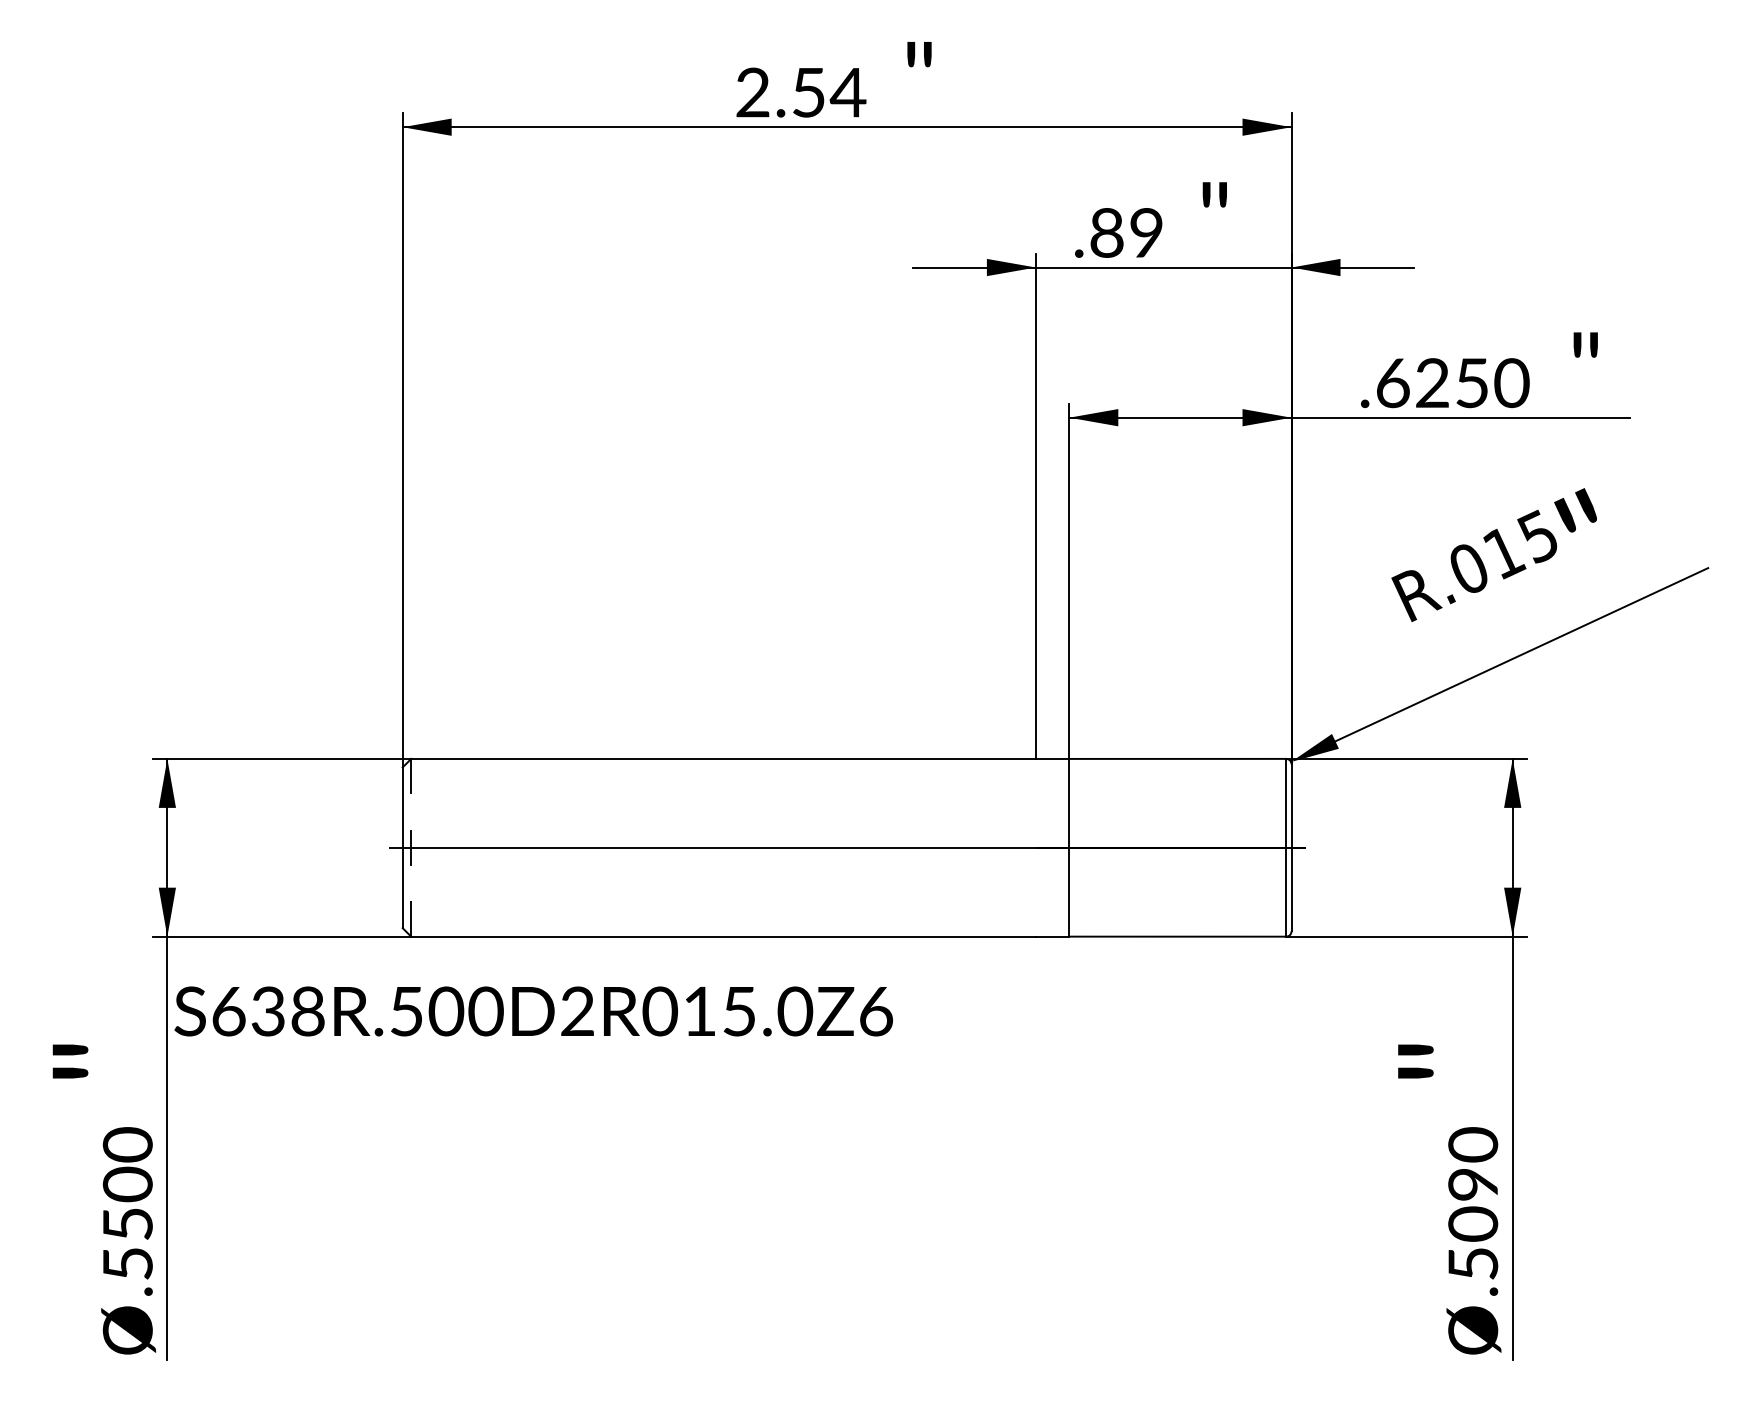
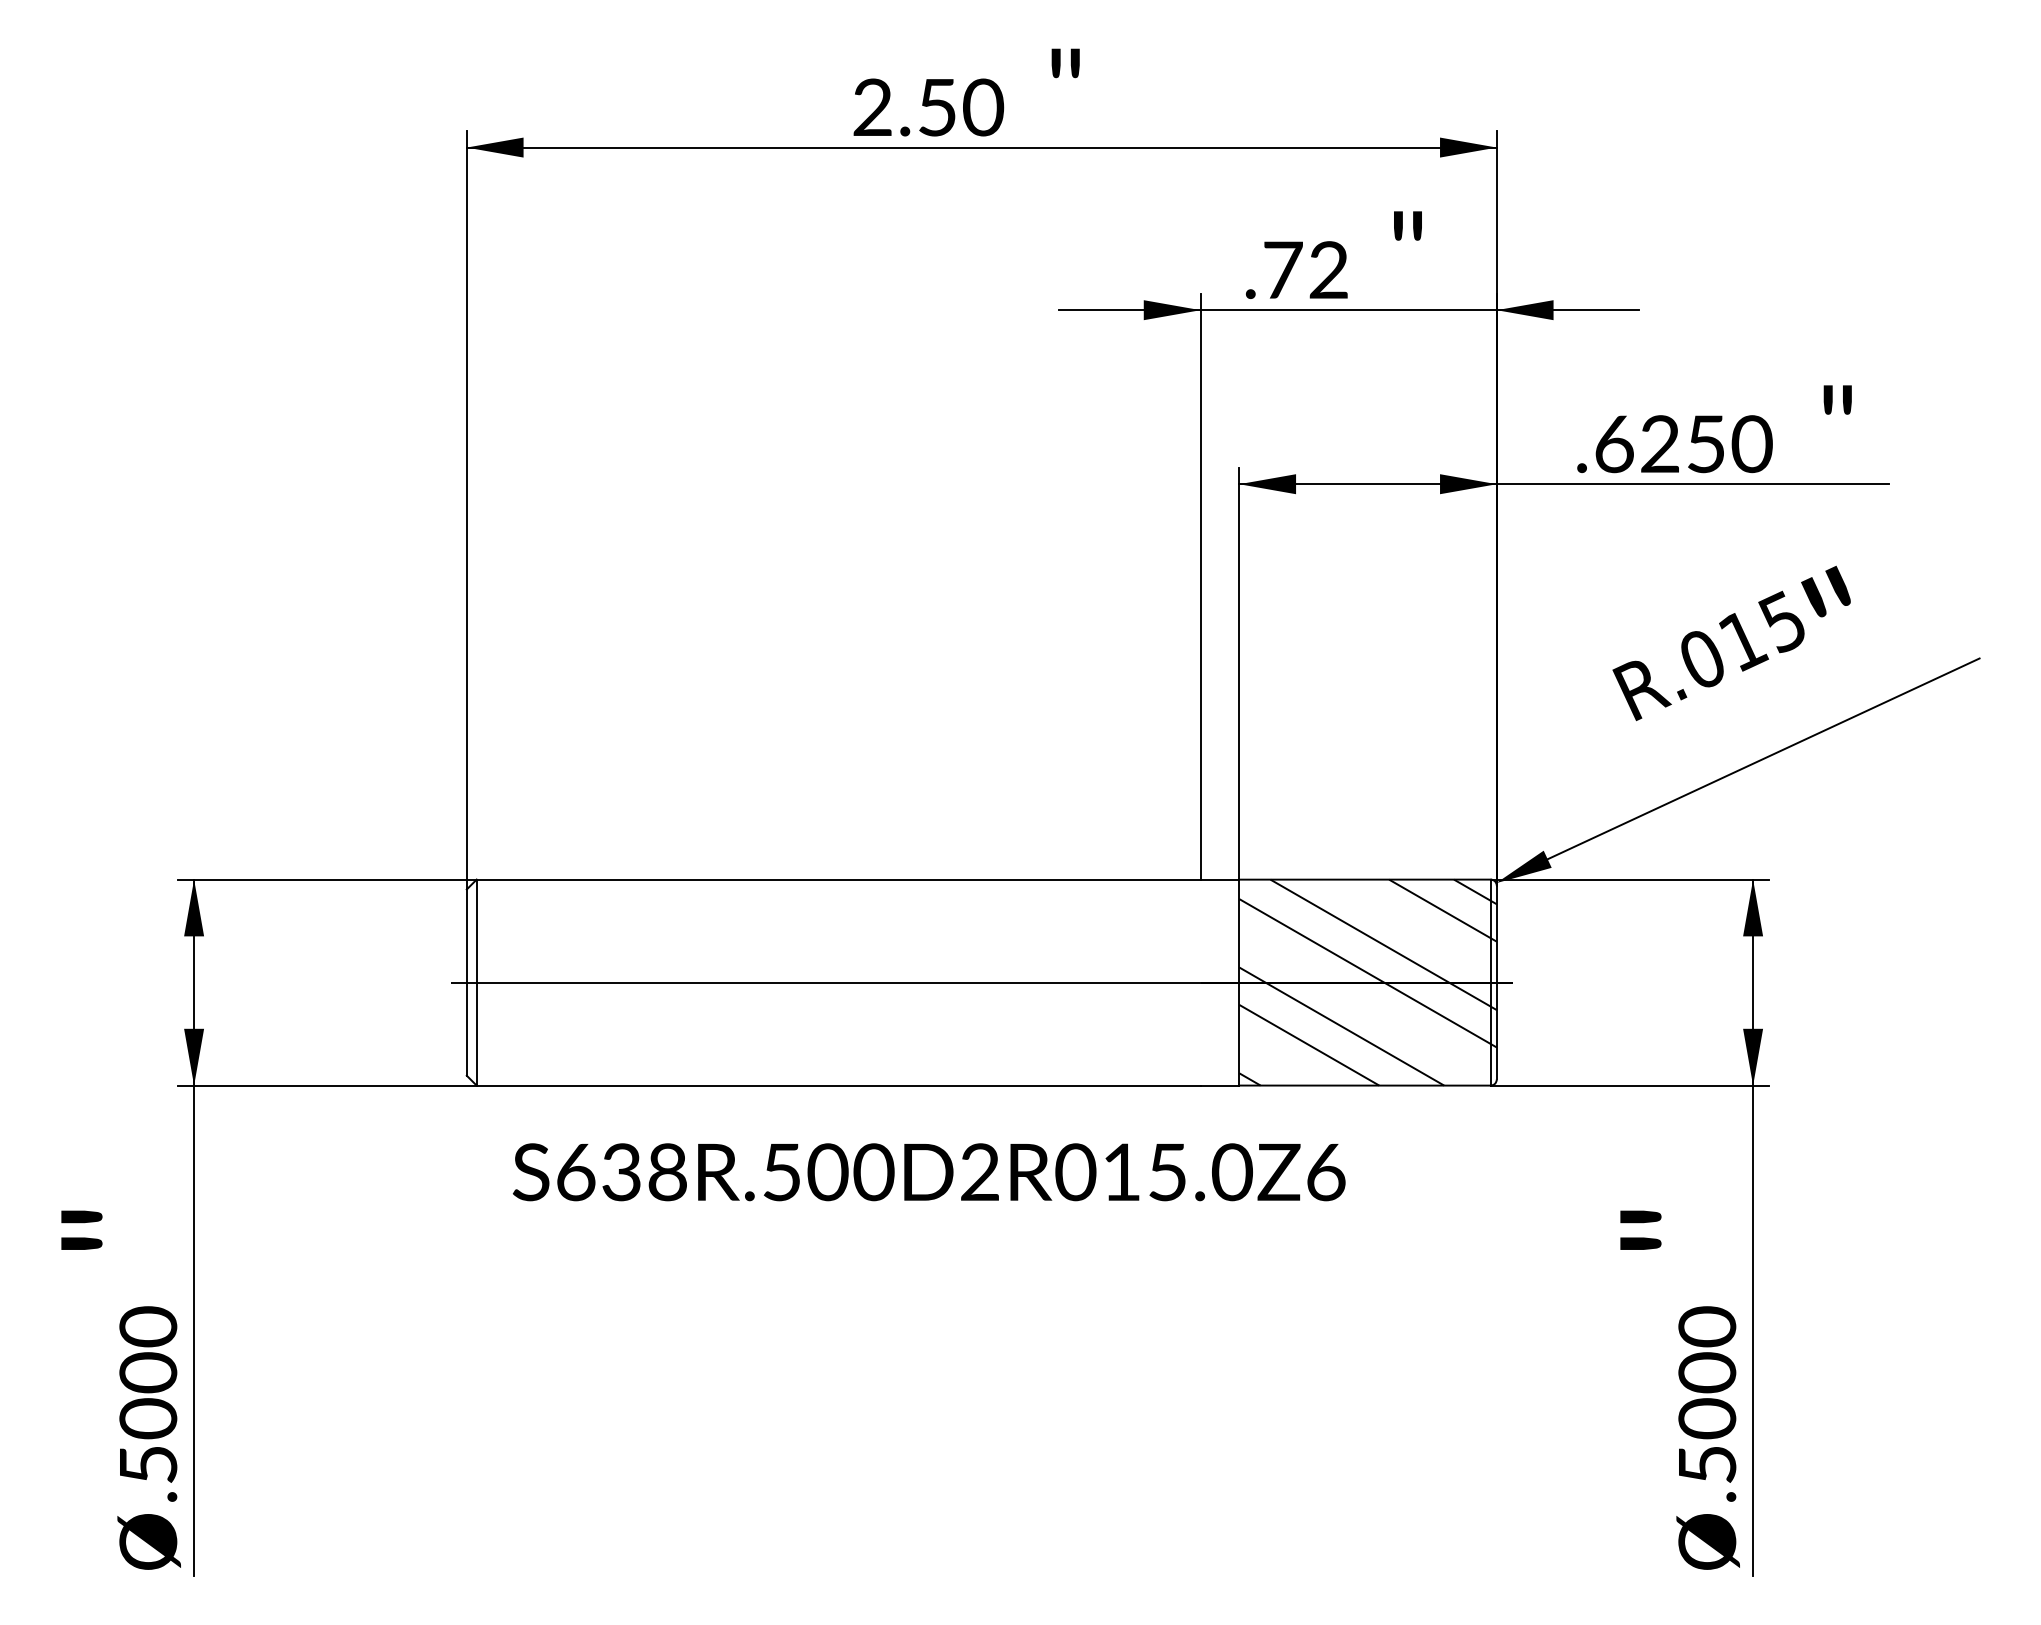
text: (847, 92) -> (982, 107), 2.54 -> 2.50
text: (1126, 232) -> (1305, 269), .89 -> .72
line: (411, 847) -> (477, 982), dashed -> solid
hatch: (1180, 847) -> (1368, 982), added
text: (533, 1011) -> (928, 1172), moved
text: (1473, 1184) -> (1707, 1372), .5090 -> .5000
text: (127, 1223) -> (147, 1417), .5500 -> .5000

